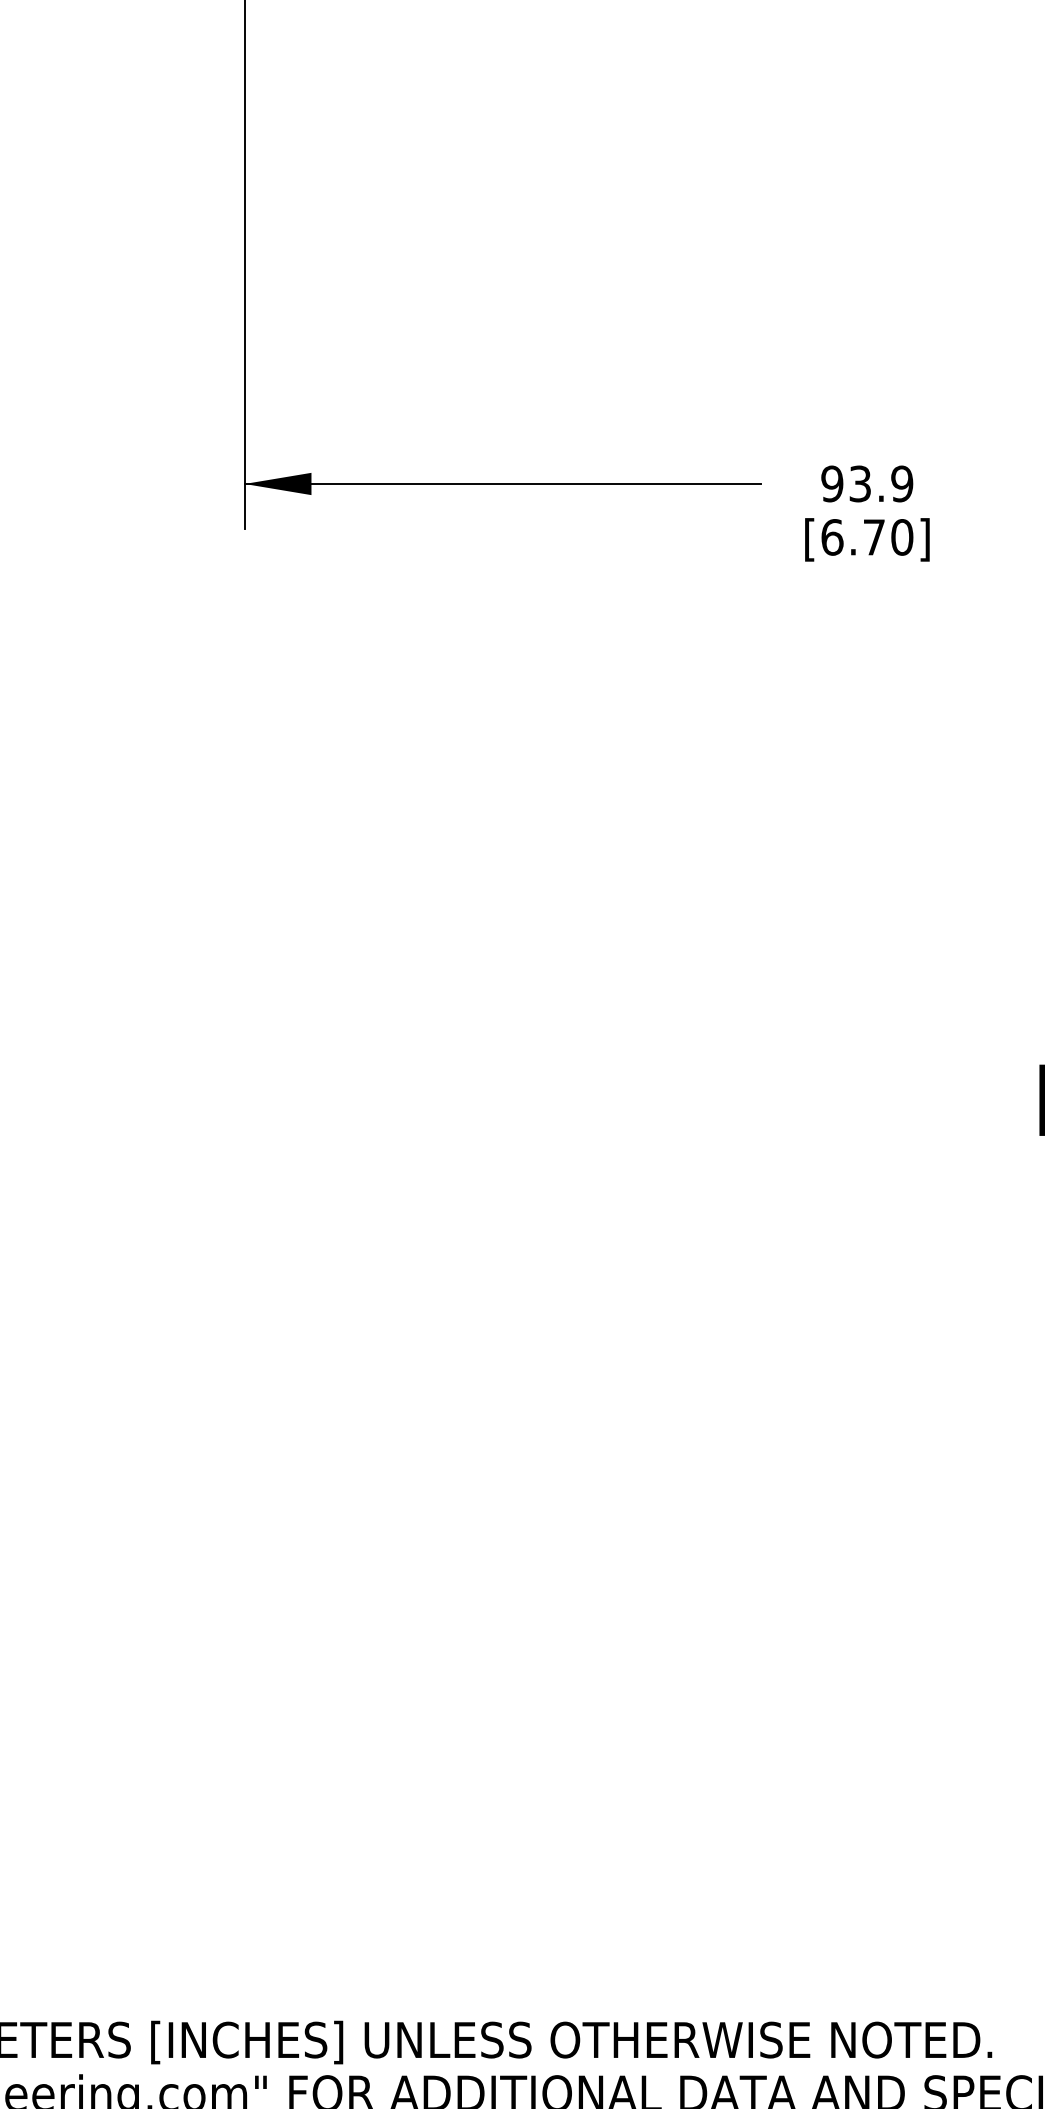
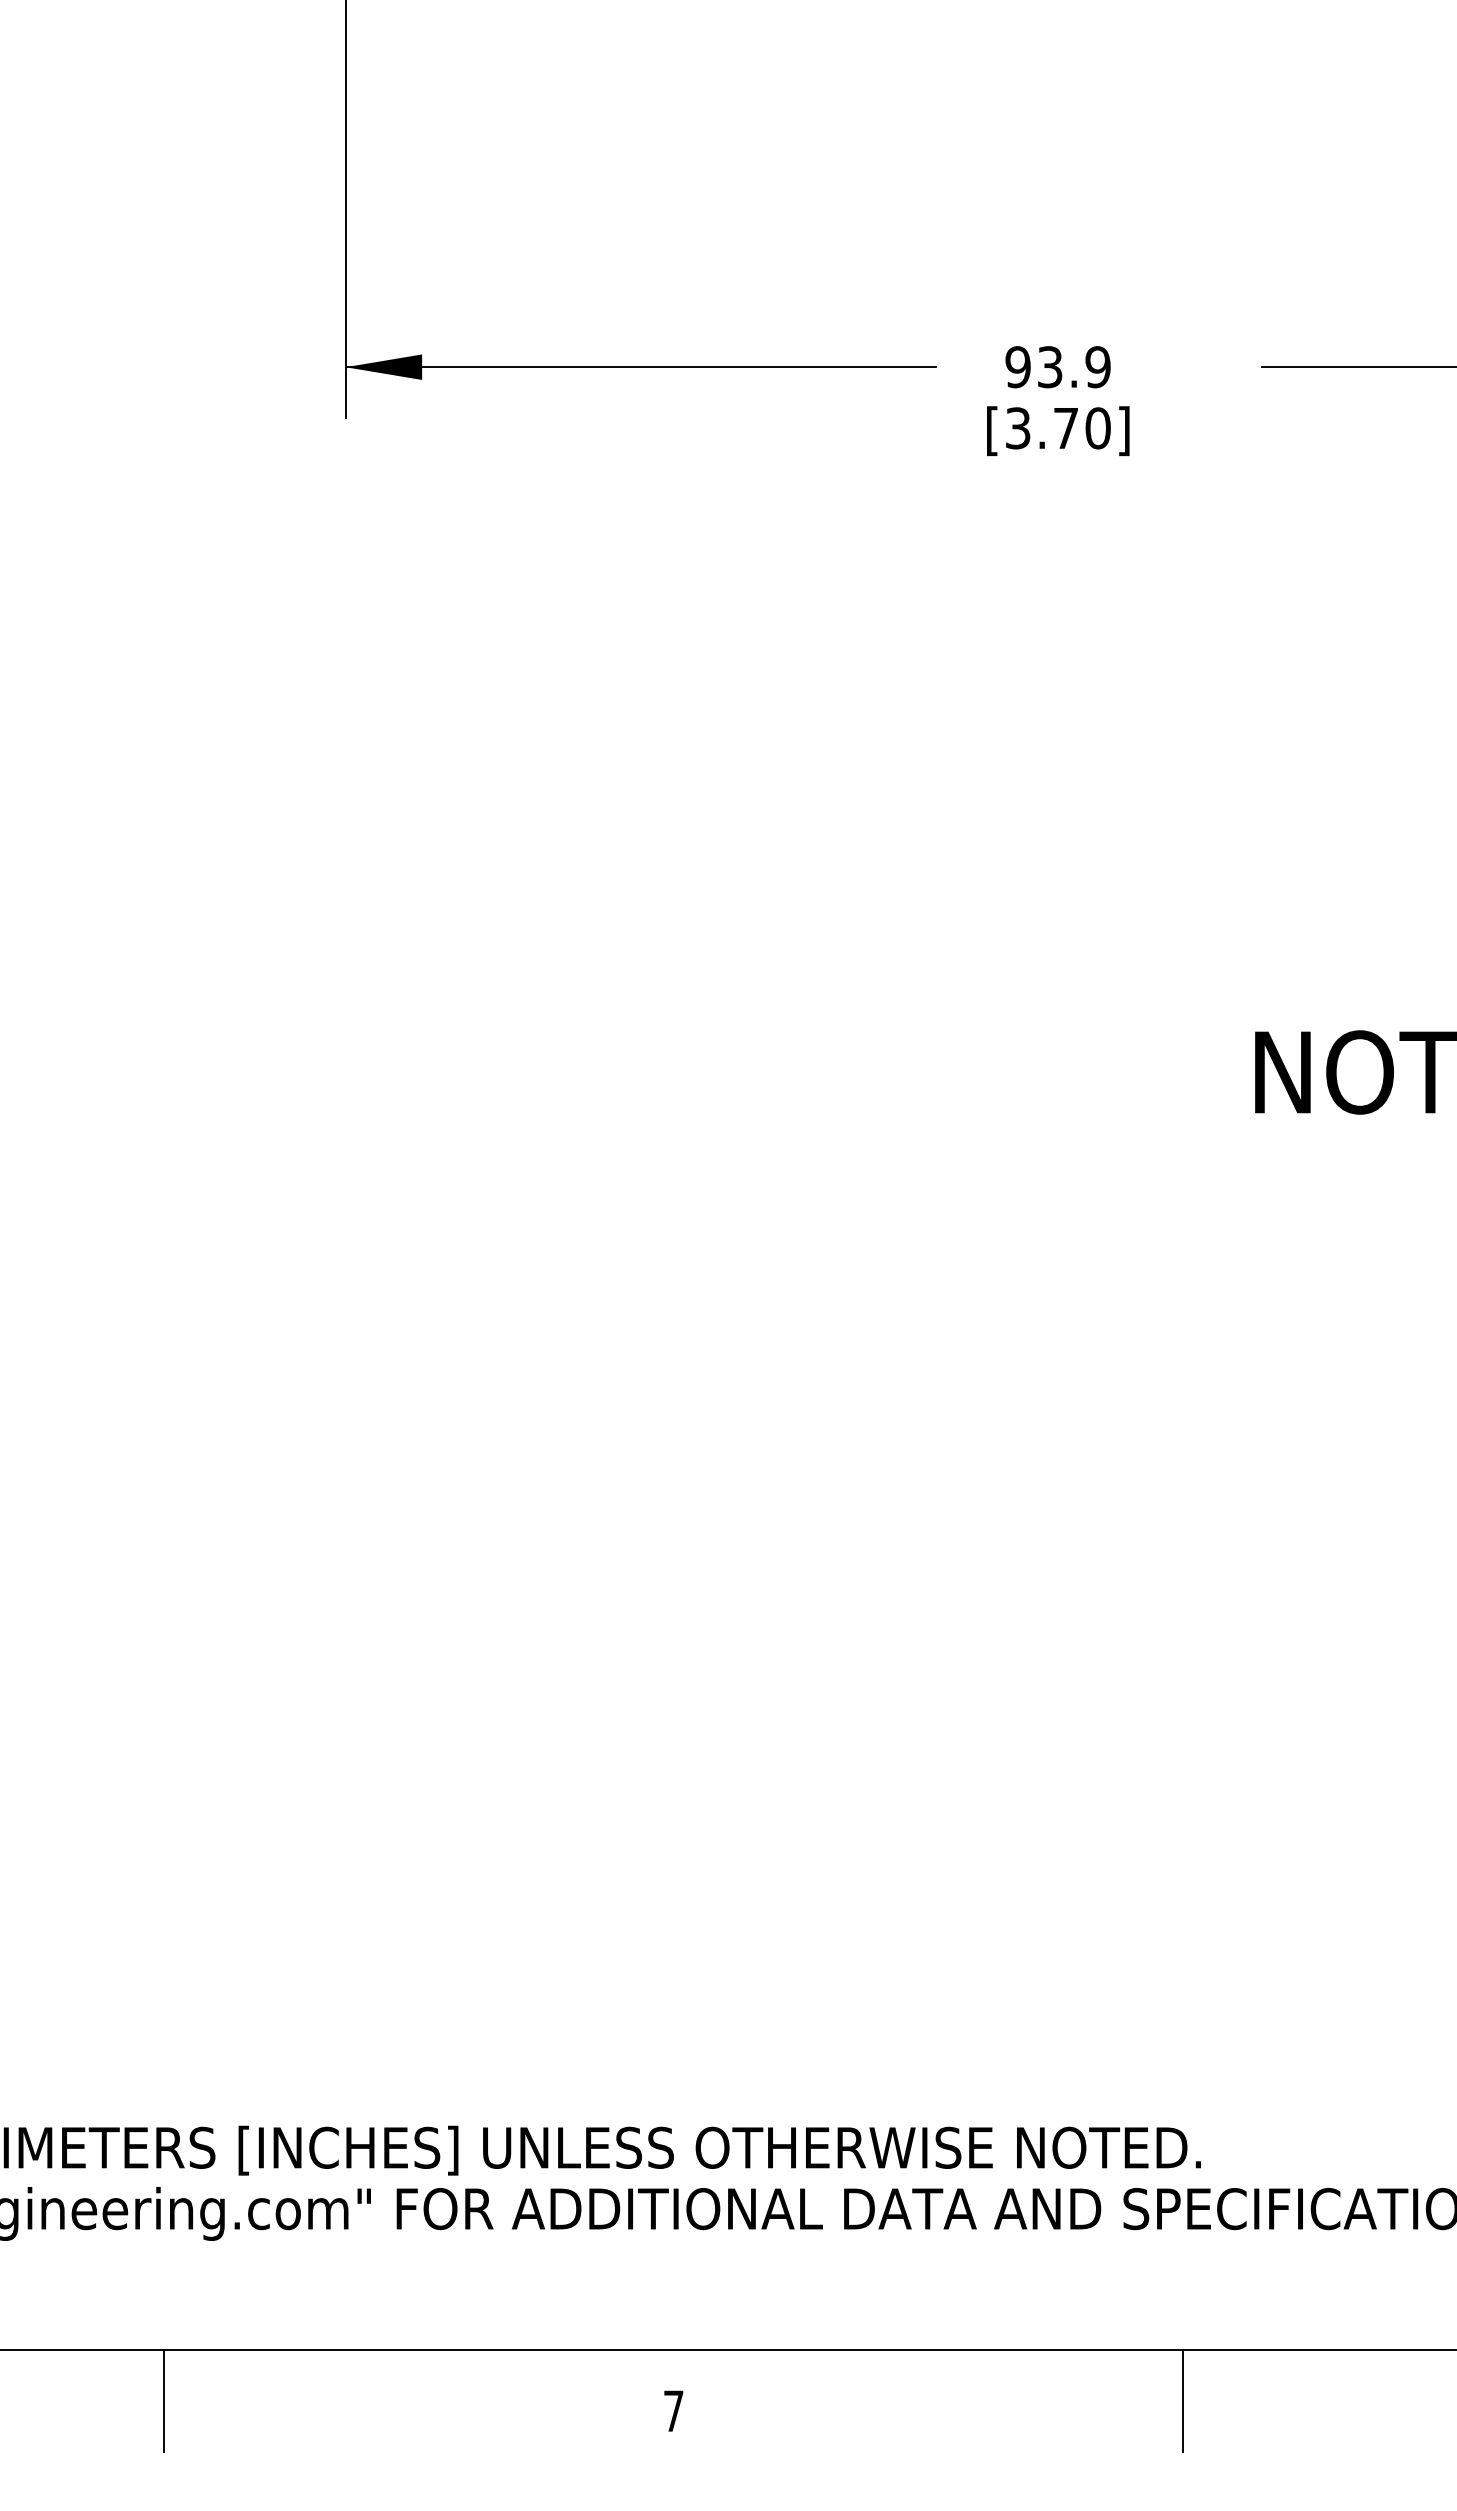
text: (832, 537) -> (1018, 428), [6.70] -> [3.70]

